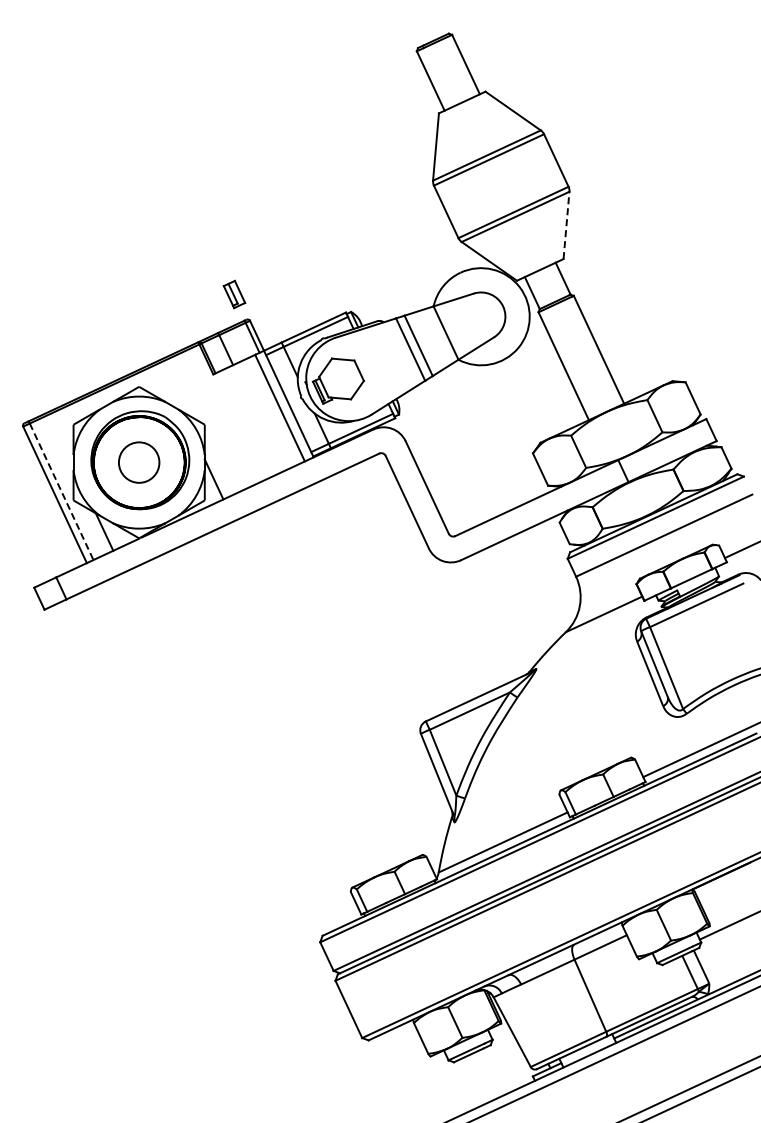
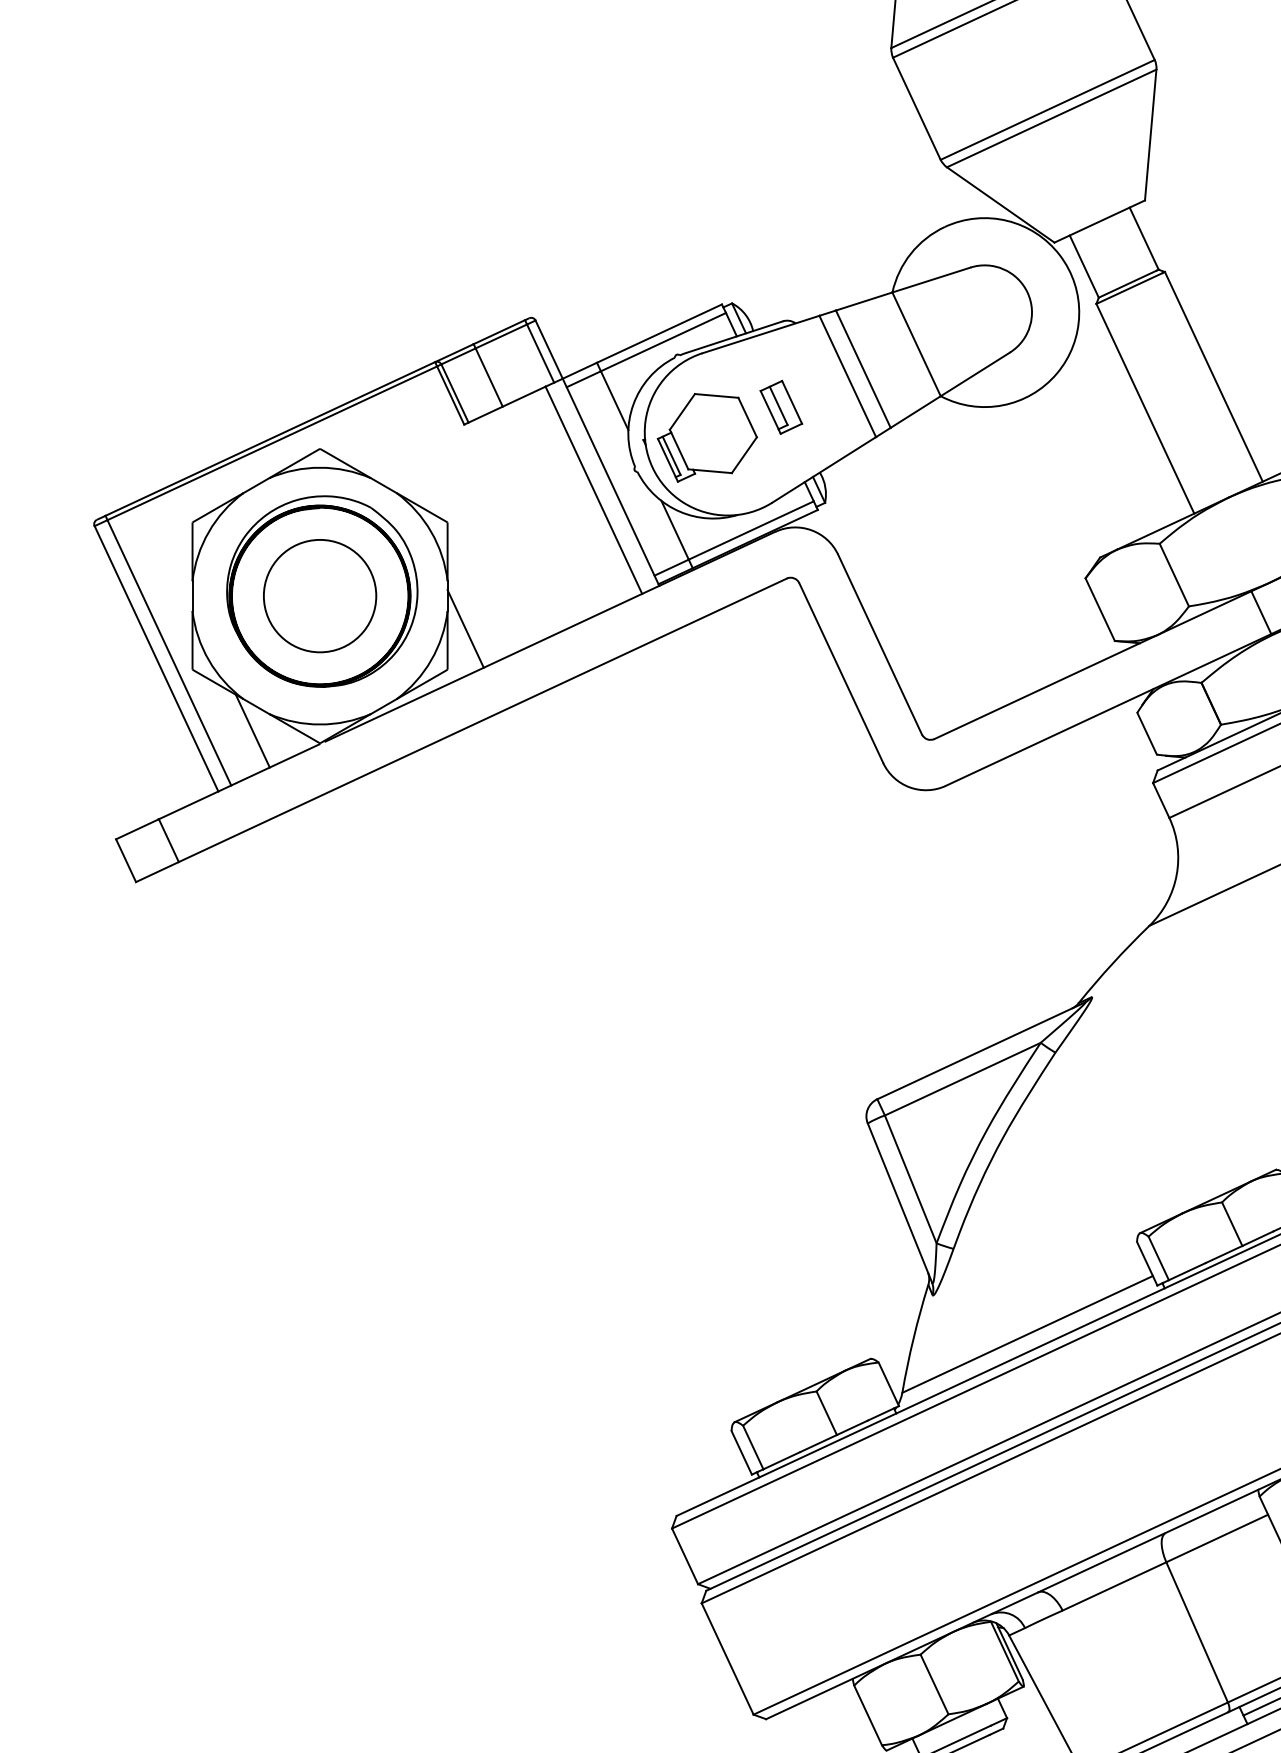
line: (566, 225) -> (1150, 135), dashed -> solid
part: (234, 294) -> (781, 407), moved
circle: (139, 462) -> (320, 595), size x1.43
line: (61, 492) -> (169, 654), dashed -> solid

